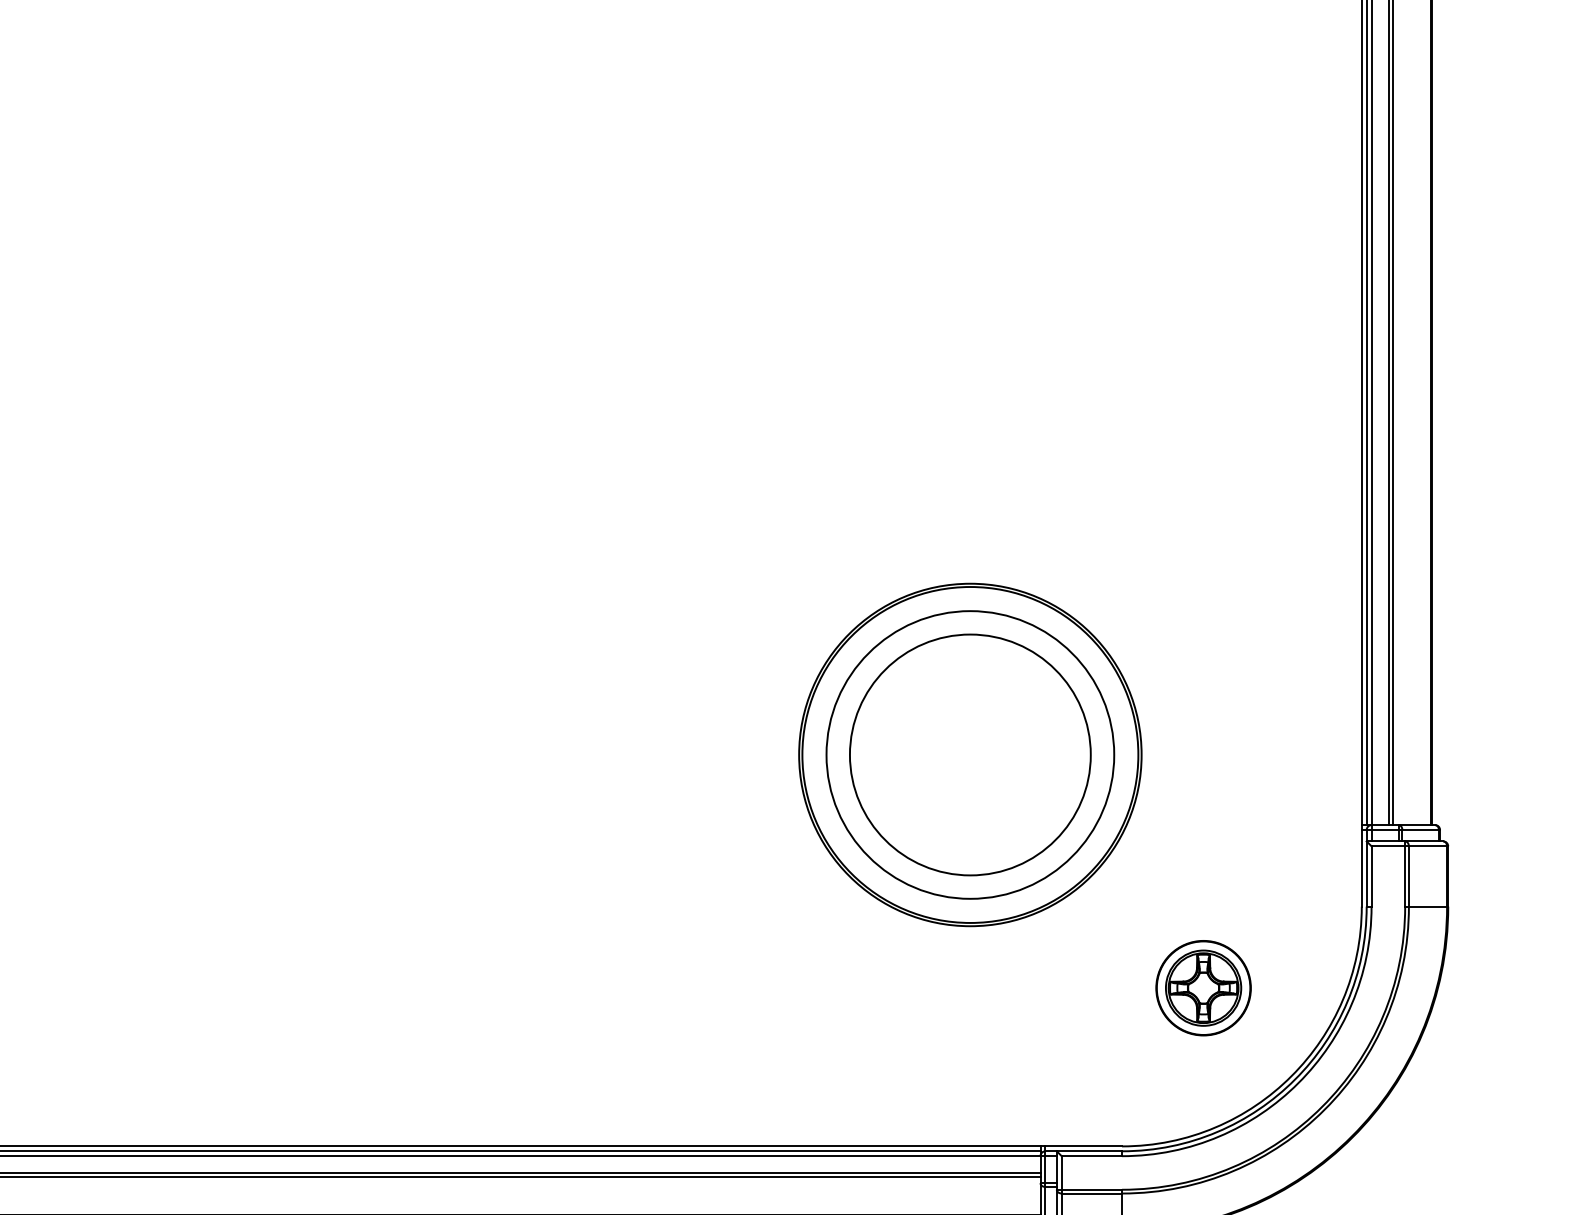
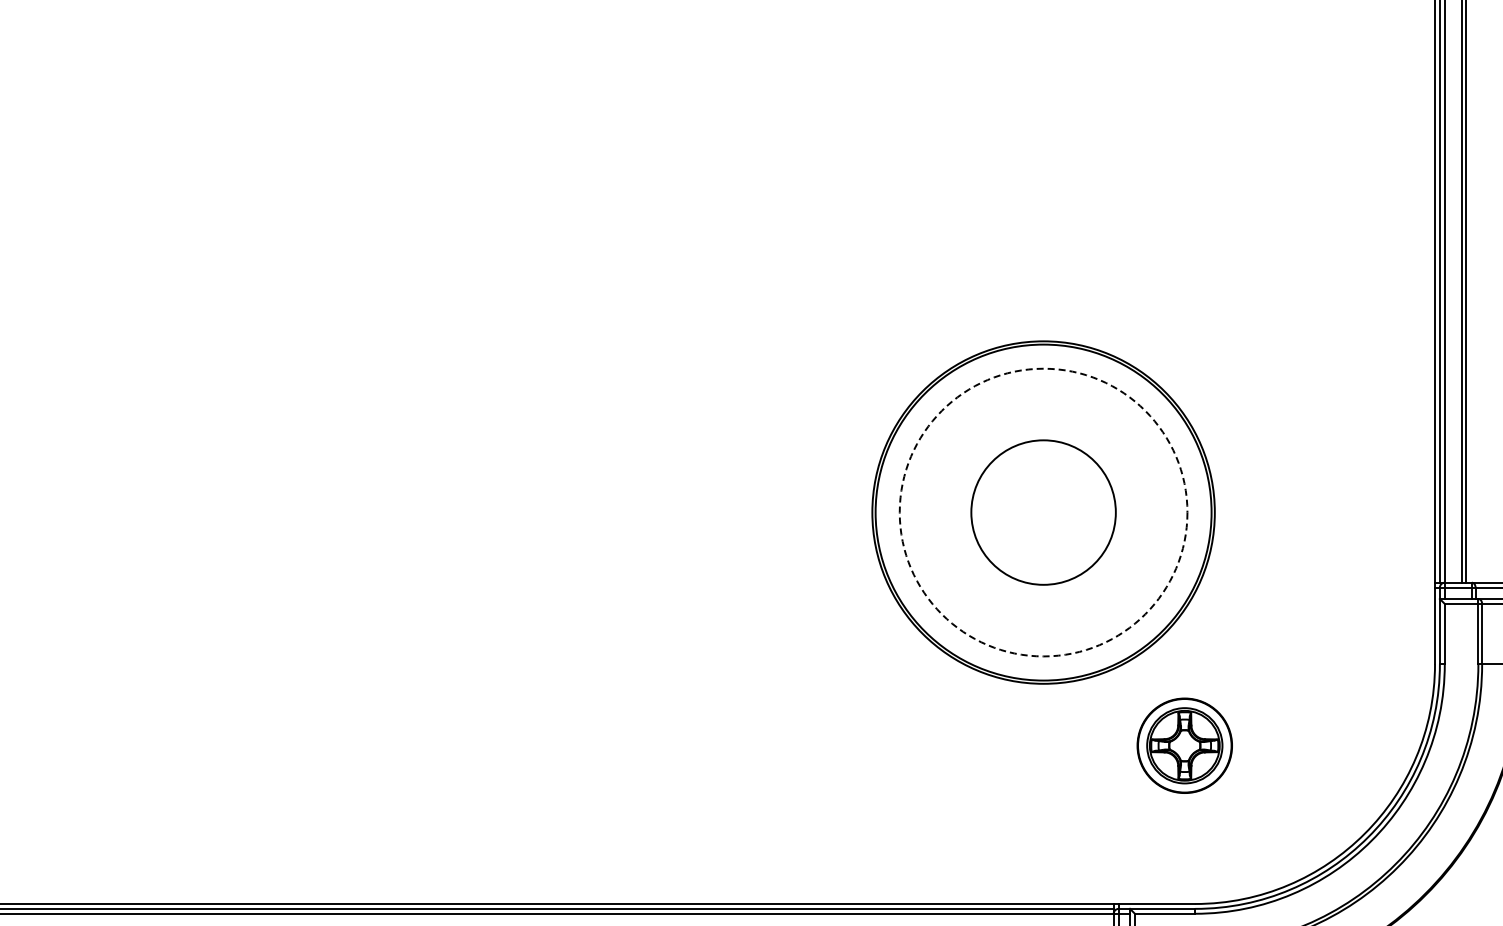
circle: (969, 754) -> (1042, 512), size x0.6
circle: (970, 754) -> (1043, 512), solid -> dashed
part: (1203, 988) -> (1184, 746), moved

